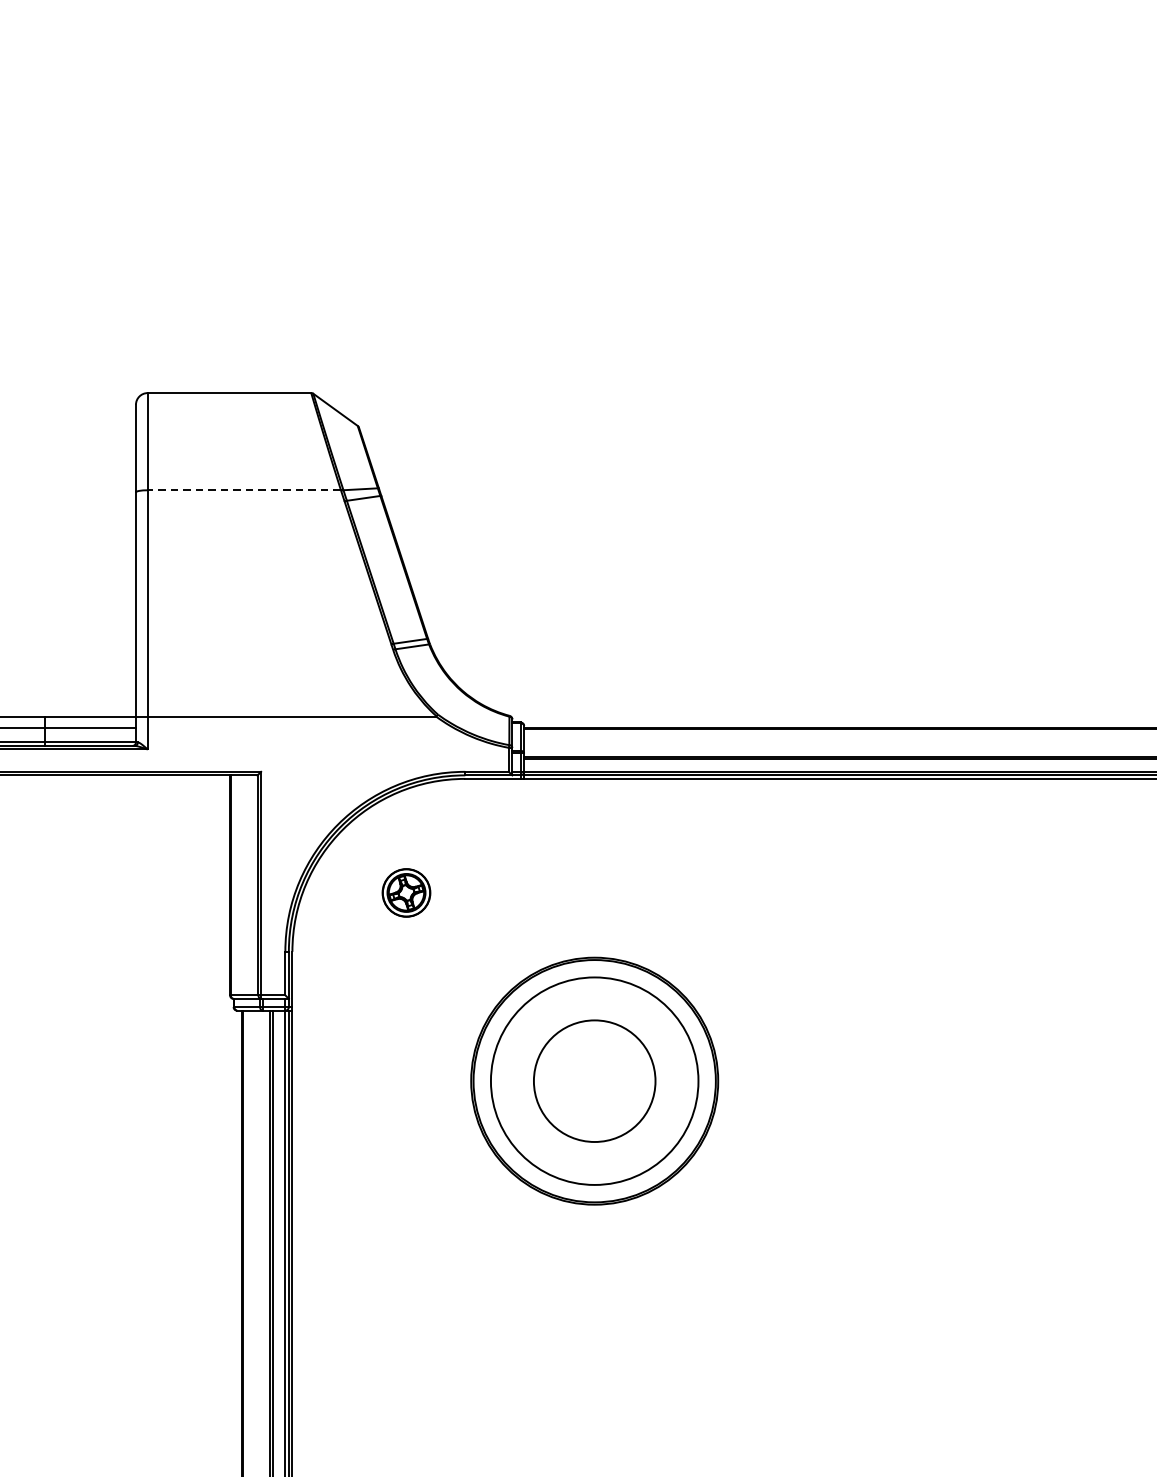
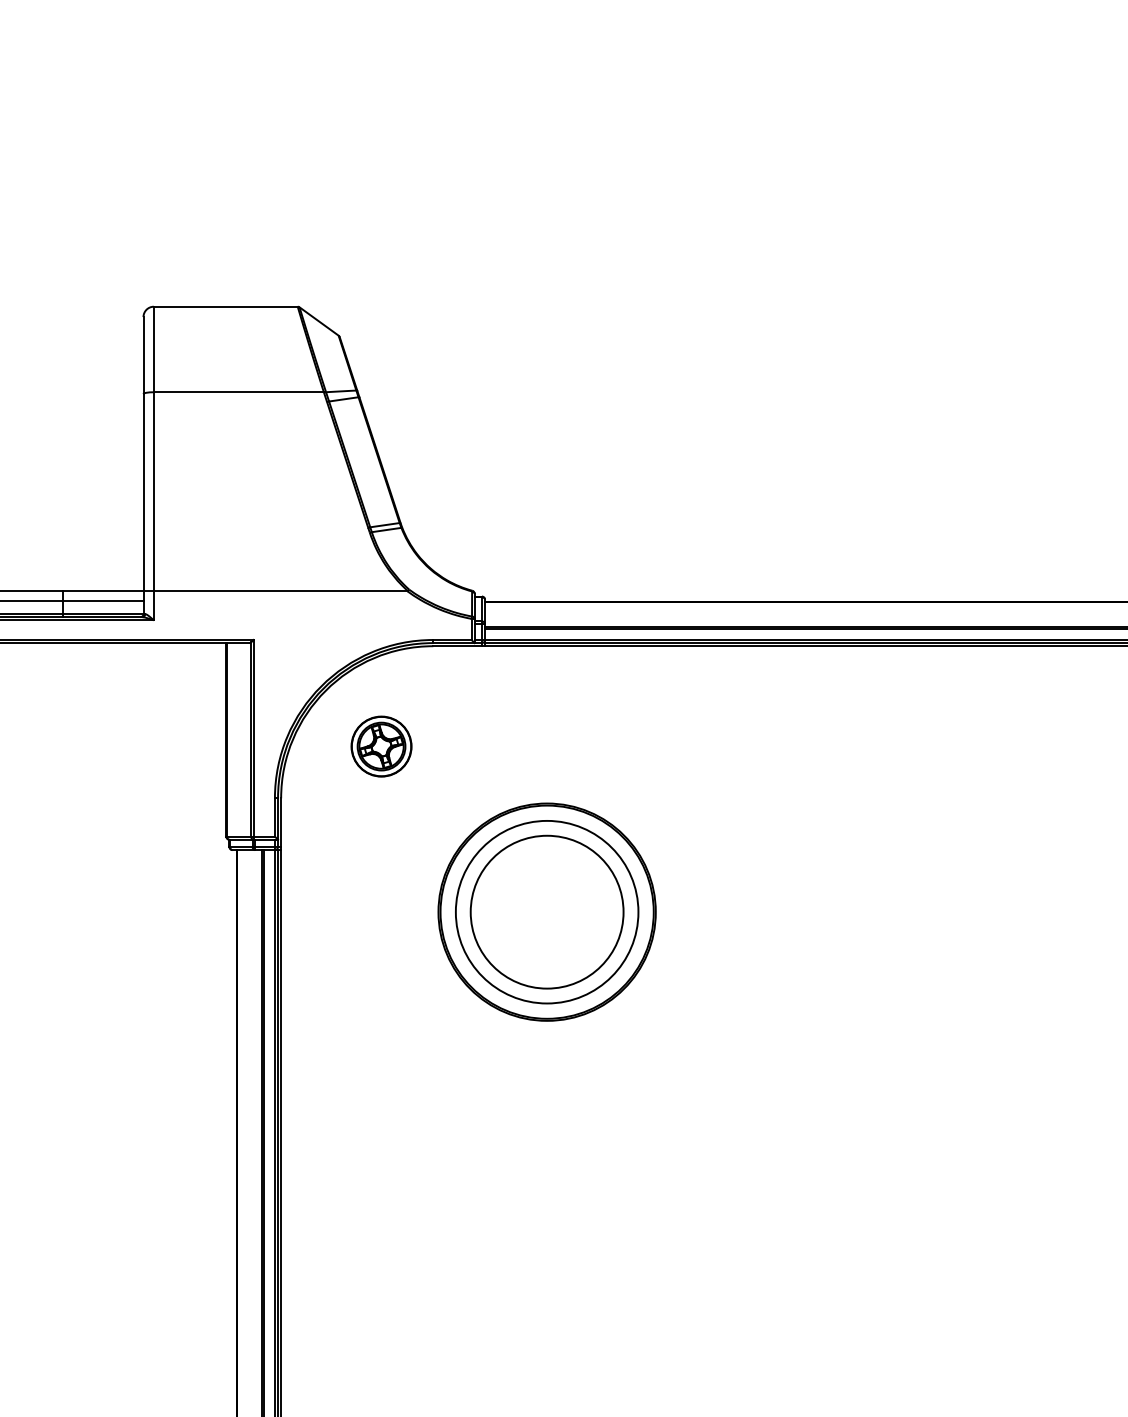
line: (243, 490) -> (238, 392), dashed -> solid
part: (406, 892) -> (381, 746), size x1.43
circle: (593, 1080) -> (546, 911), size x1.43

